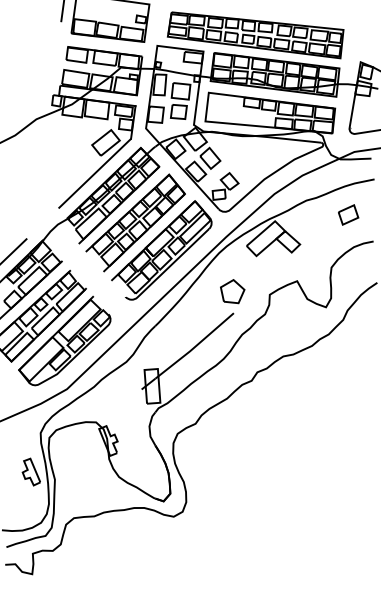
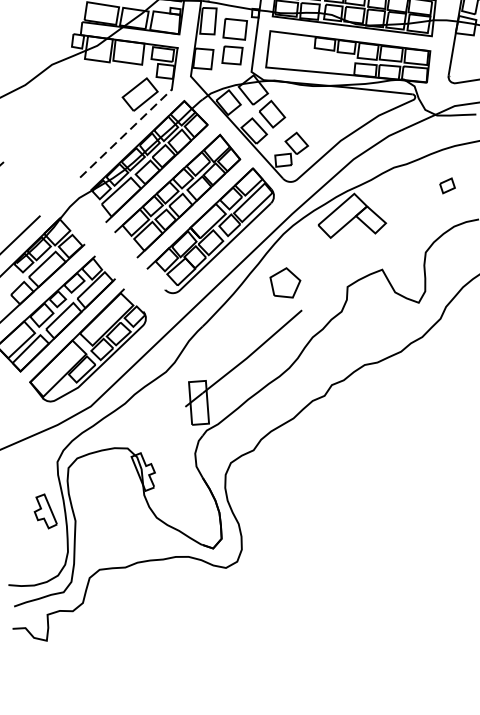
line: (95, 173) -> (126, 133), solid -> dashed
part: (348, 214) -> (447, 185), size x0.6
part: (232, 291) -> (285, 282), moved

